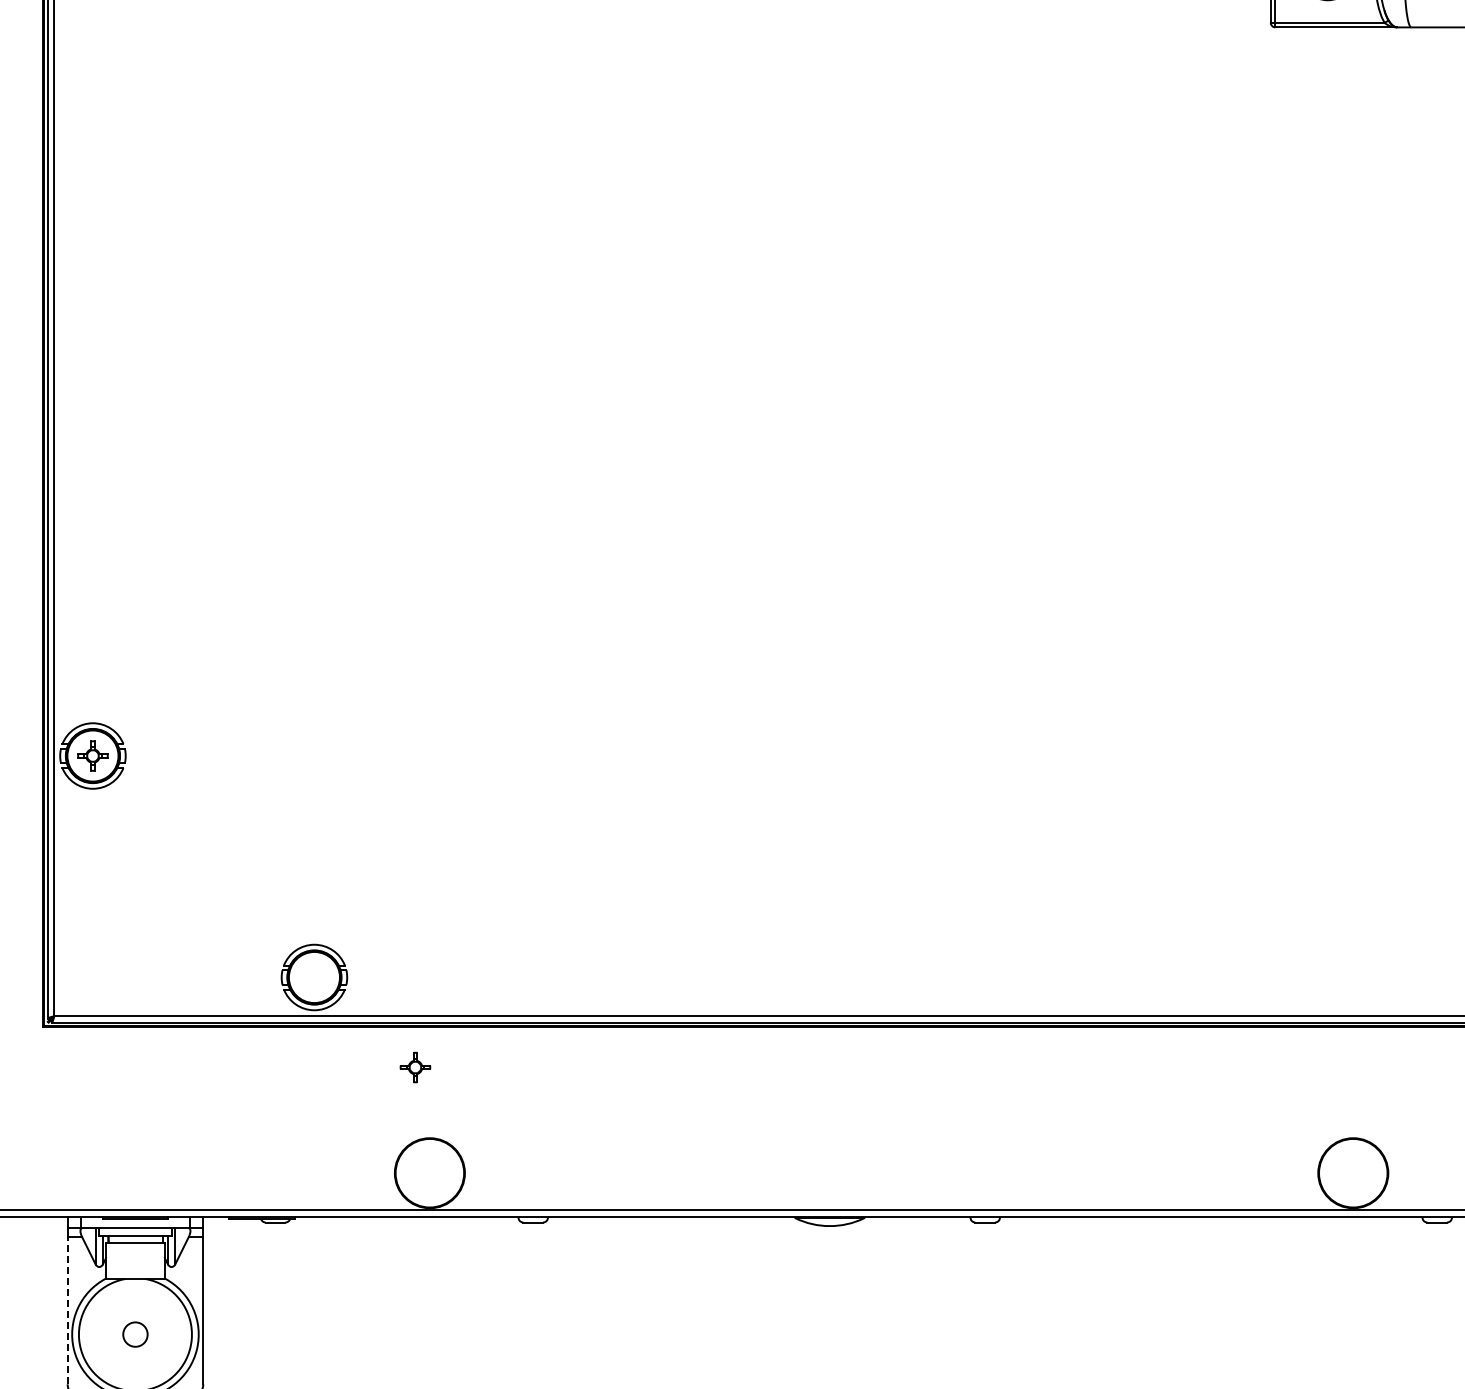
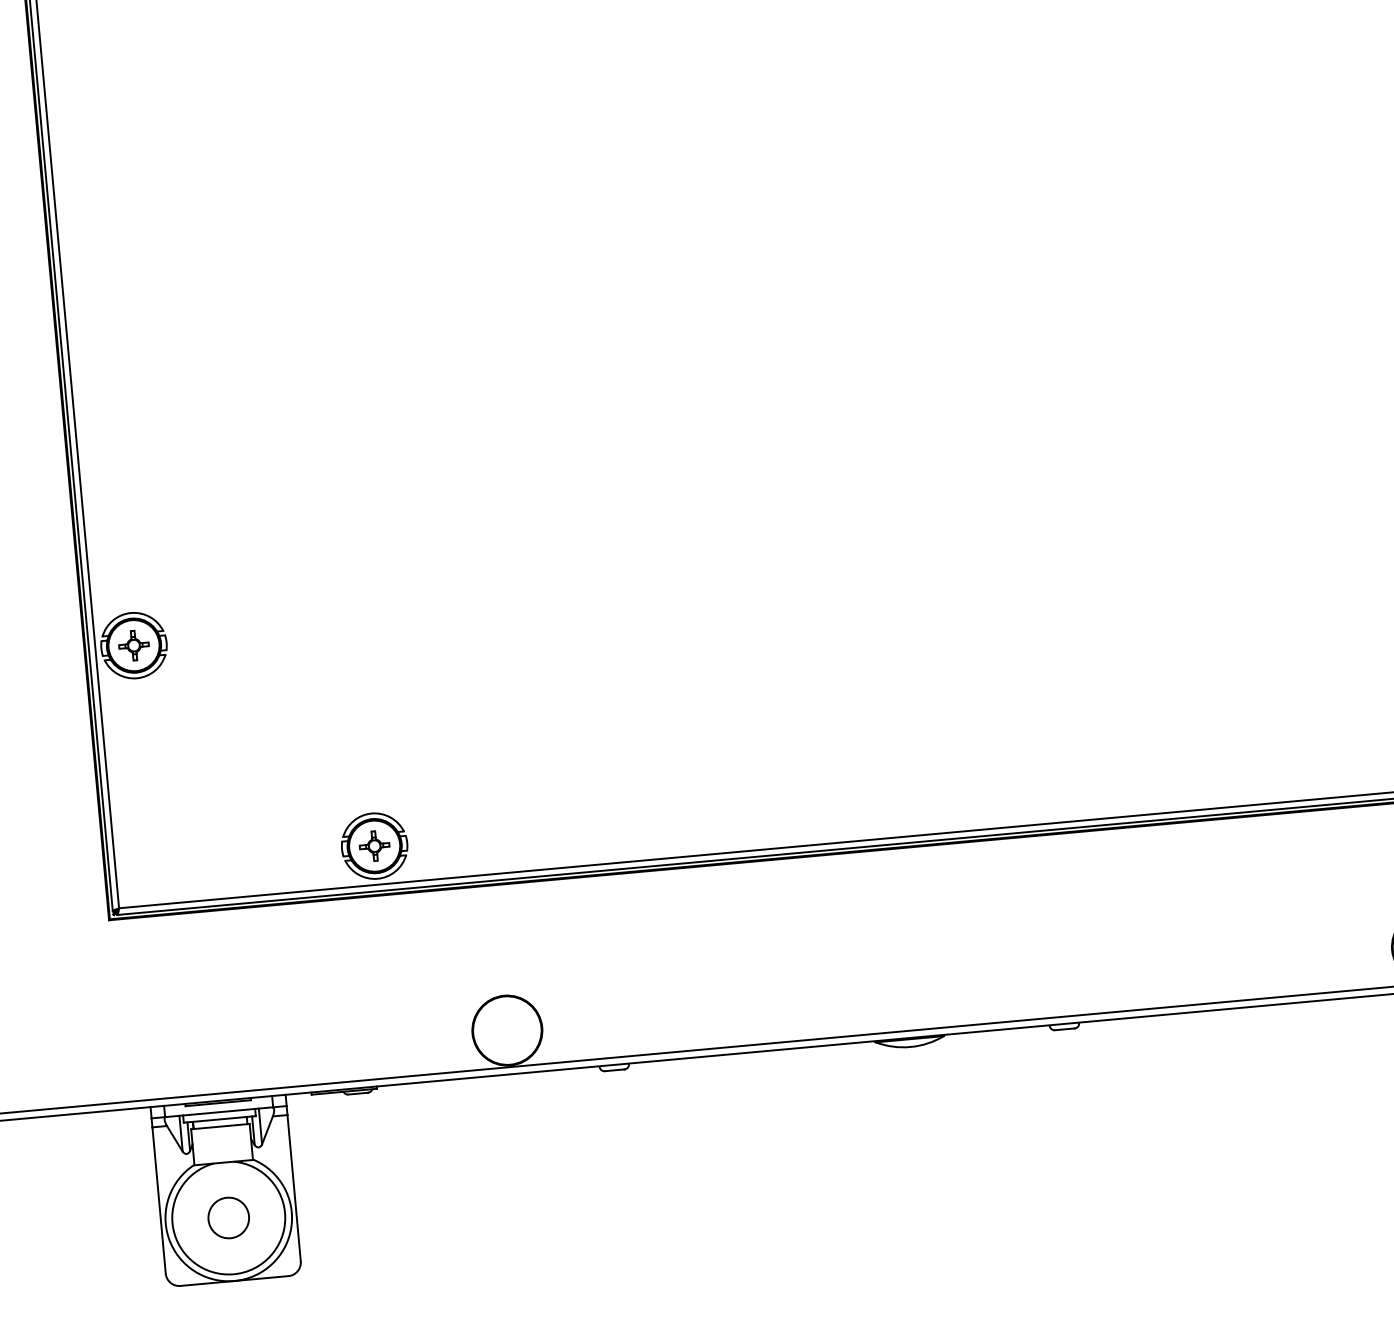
part: (415, 1067) -> (374, 846), moved
line: (67, 1310) -> (158, 1200), dashed -> solid
circle: (135, 1334) -> (228, 1217), size x1.67

